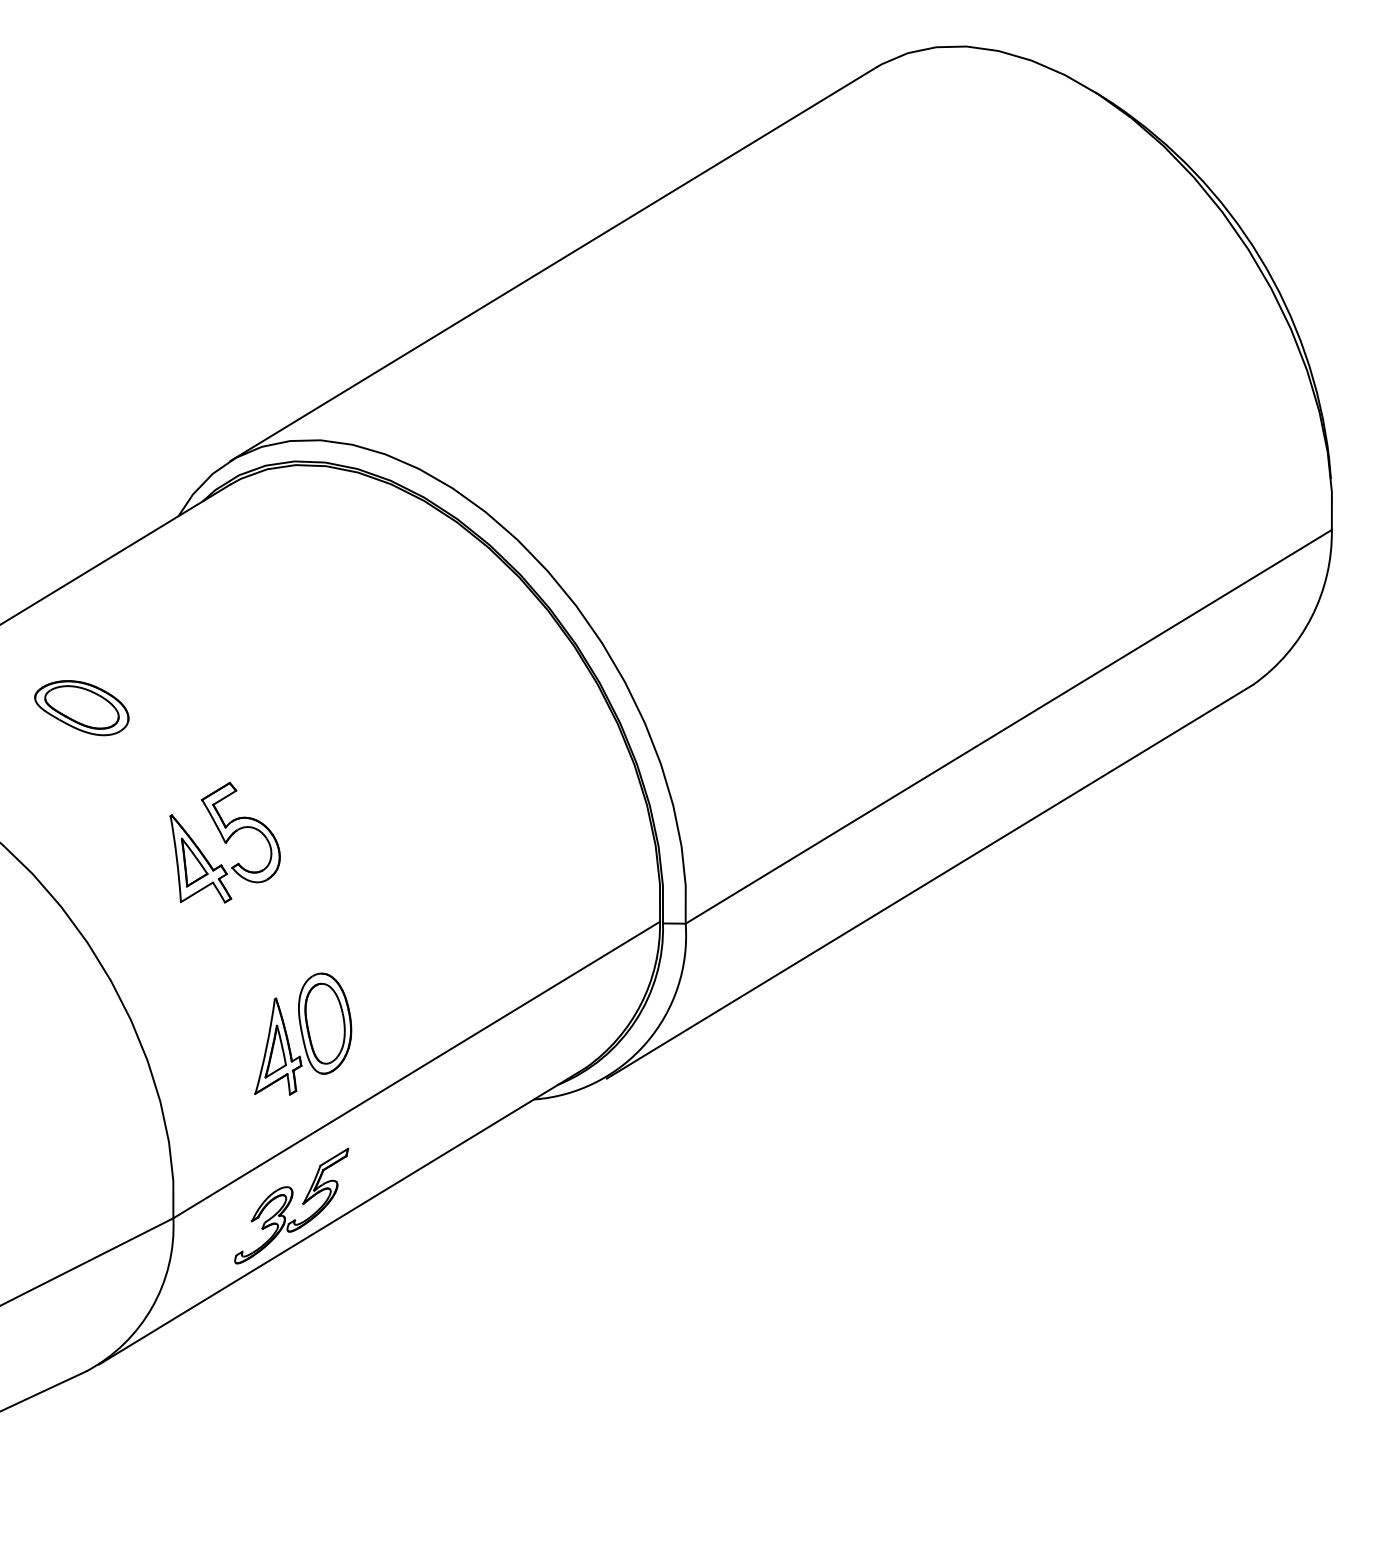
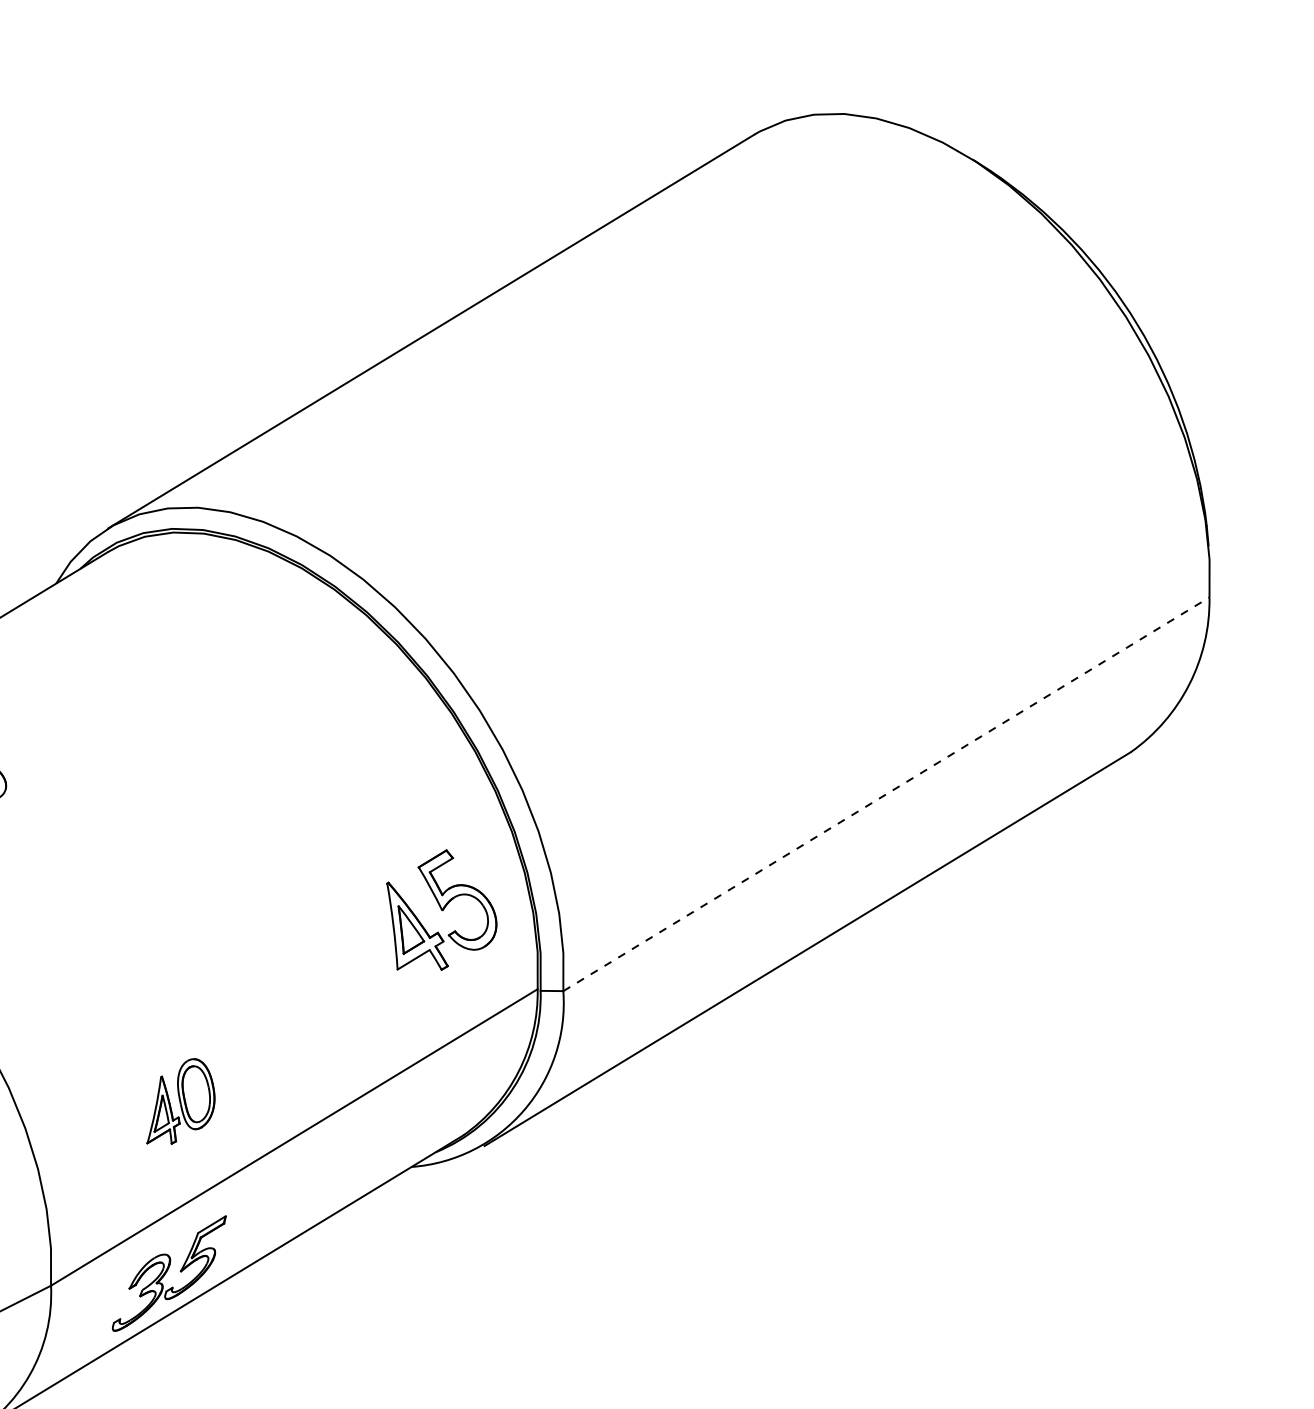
line: (1009, 726) -> (887, 793), solid -> dashed
part: (224, 842) -> (441, 909), moved
part: (303, 1033) -> (181, 1100), size x0.7

